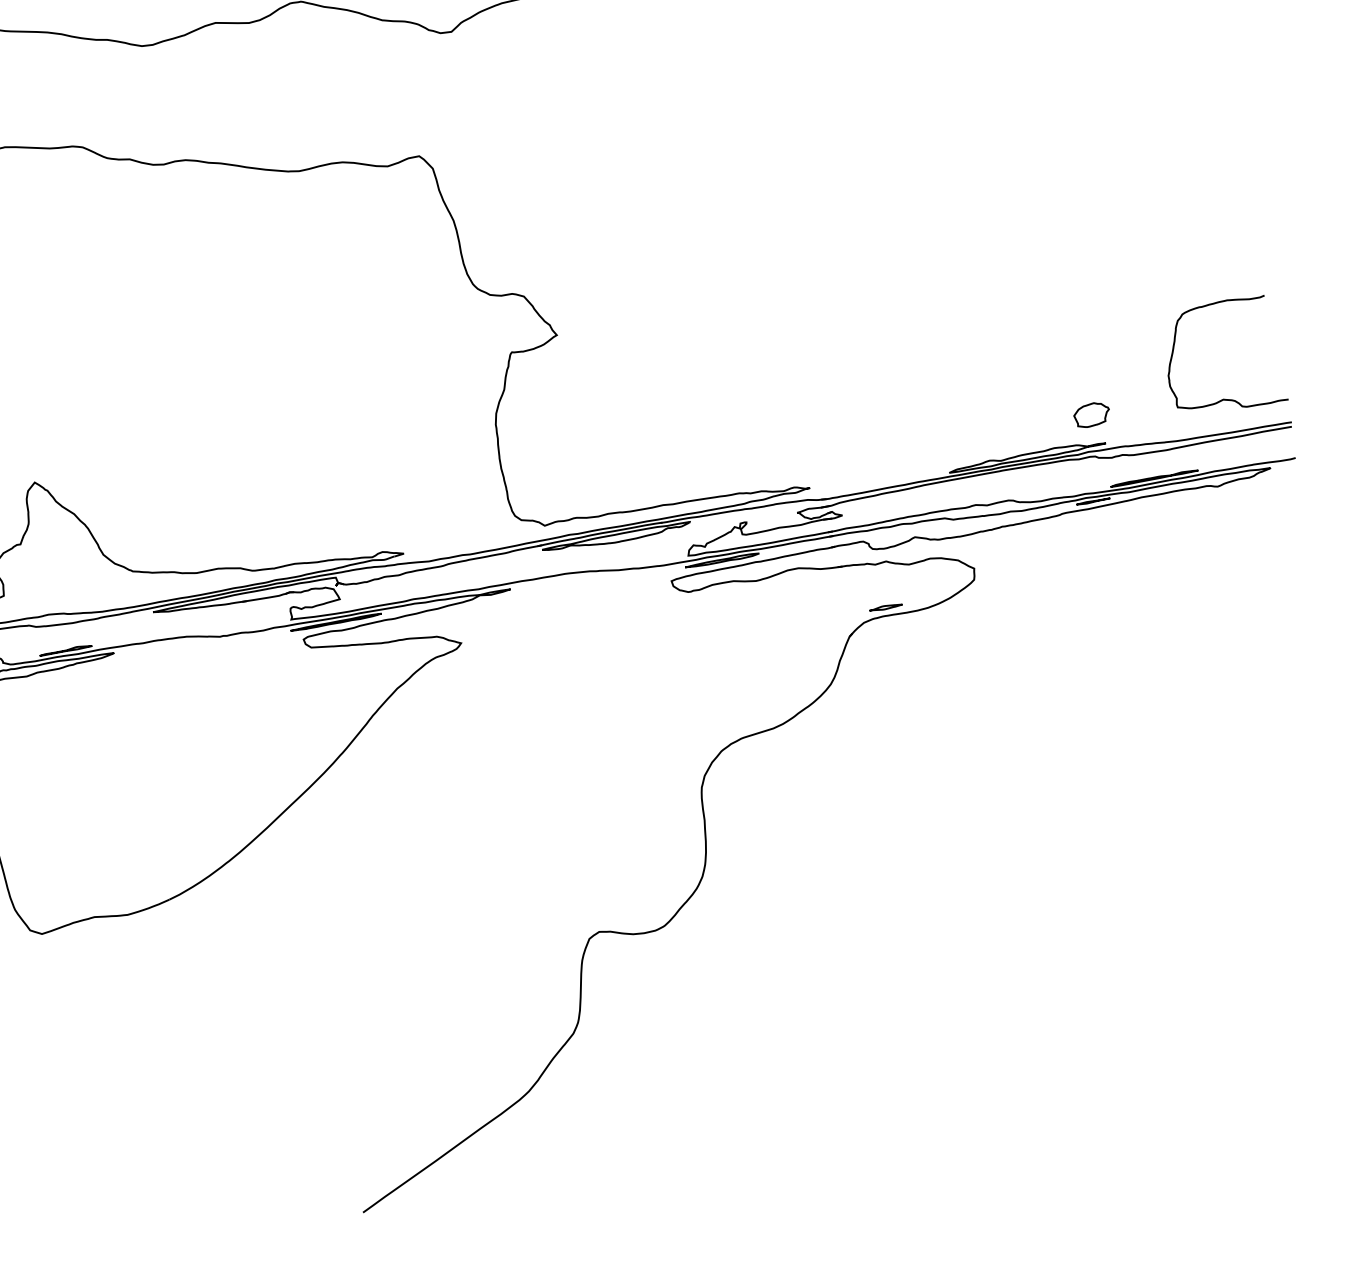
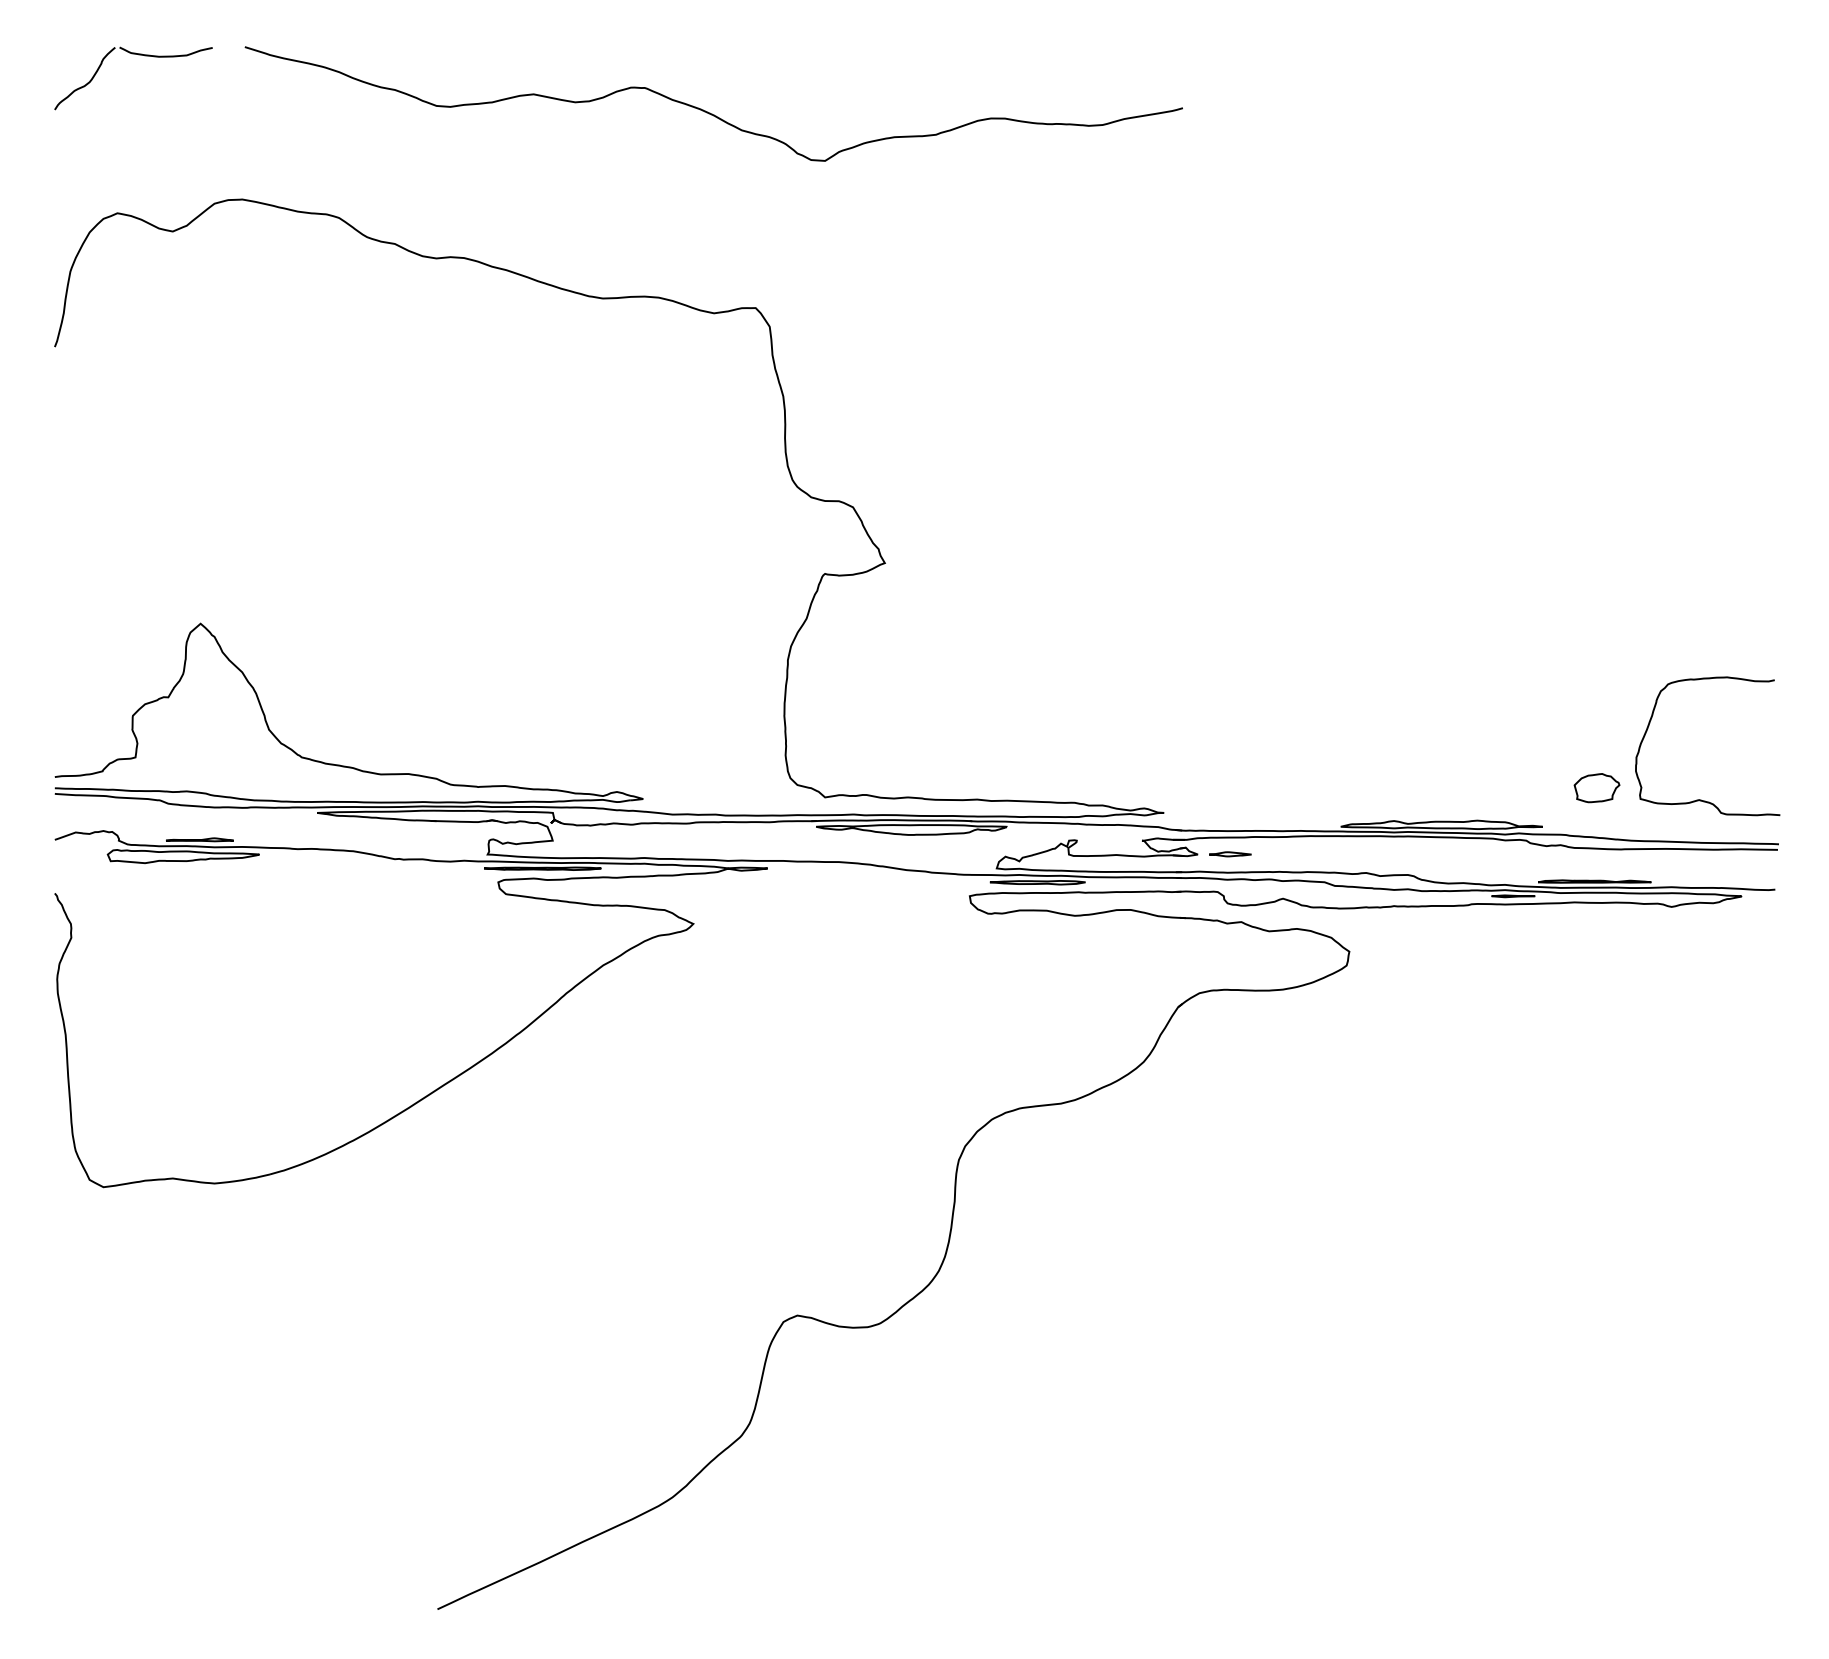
part: (1091, 415) -> (1596, 788), moved
part: (886, 607) -> (1230, 854), moved

